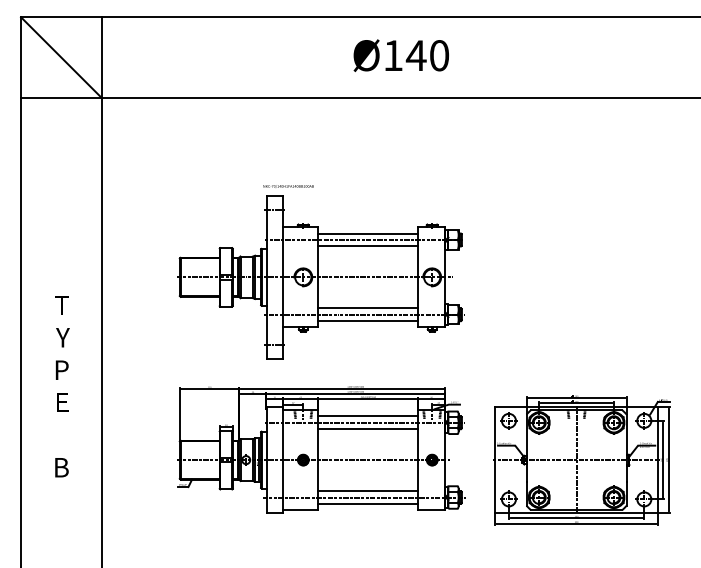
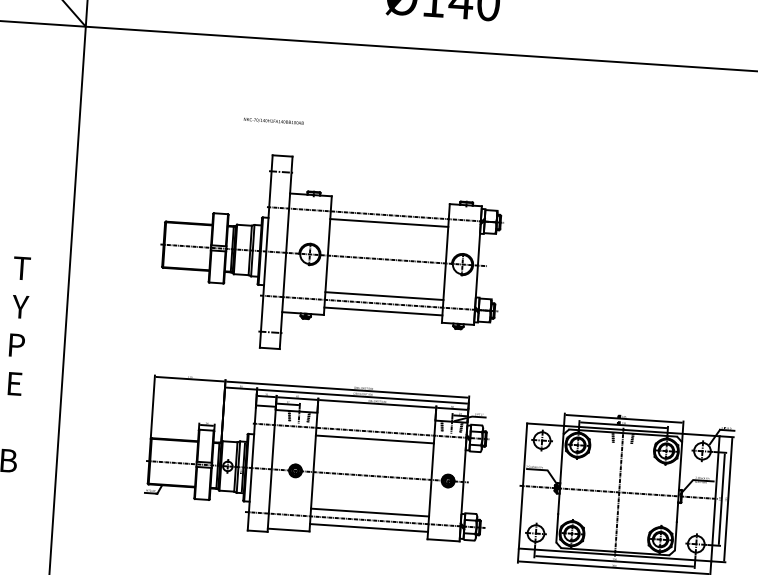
text: (288, 186) -> (273, 121), moved
line: (368, 233) -> (390, 207), removed
line: (368, 416) -> (376, 424), removed

